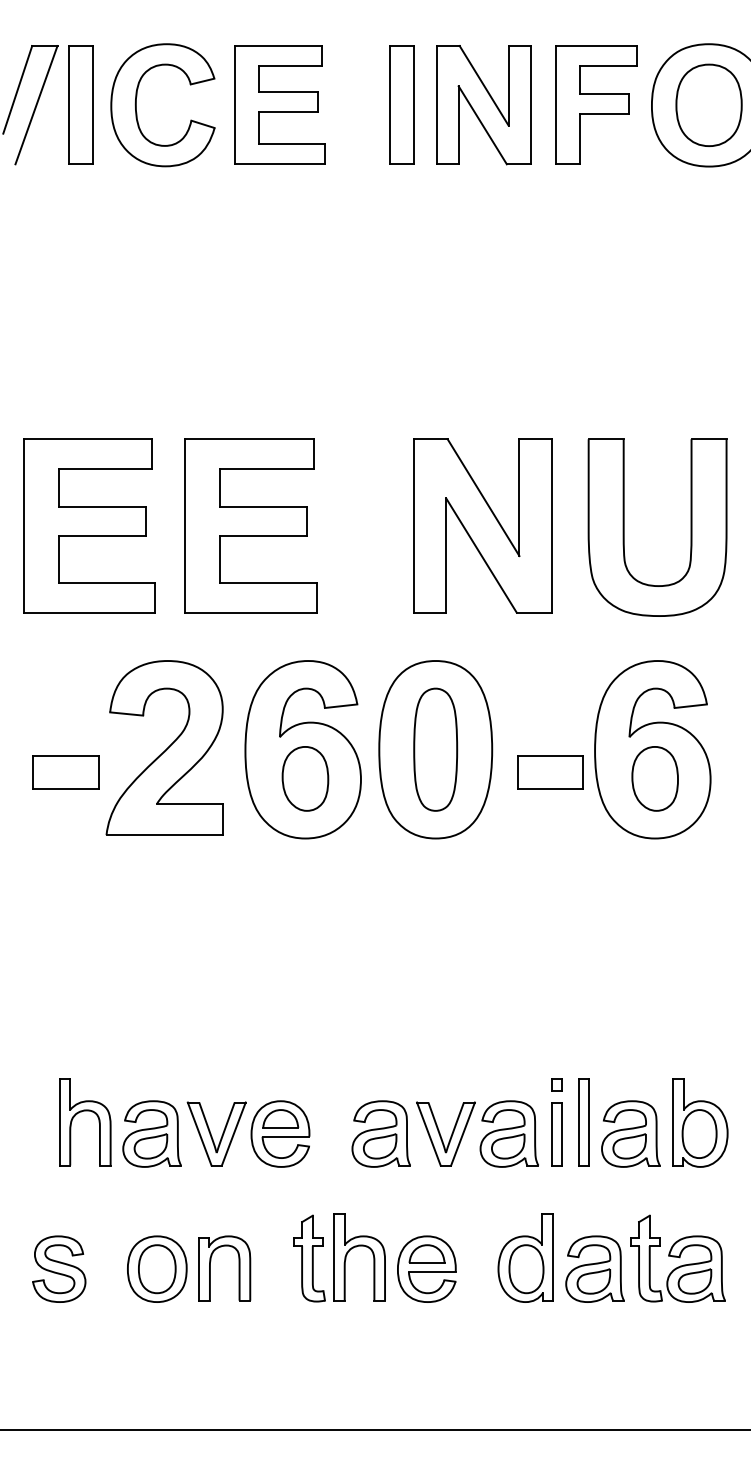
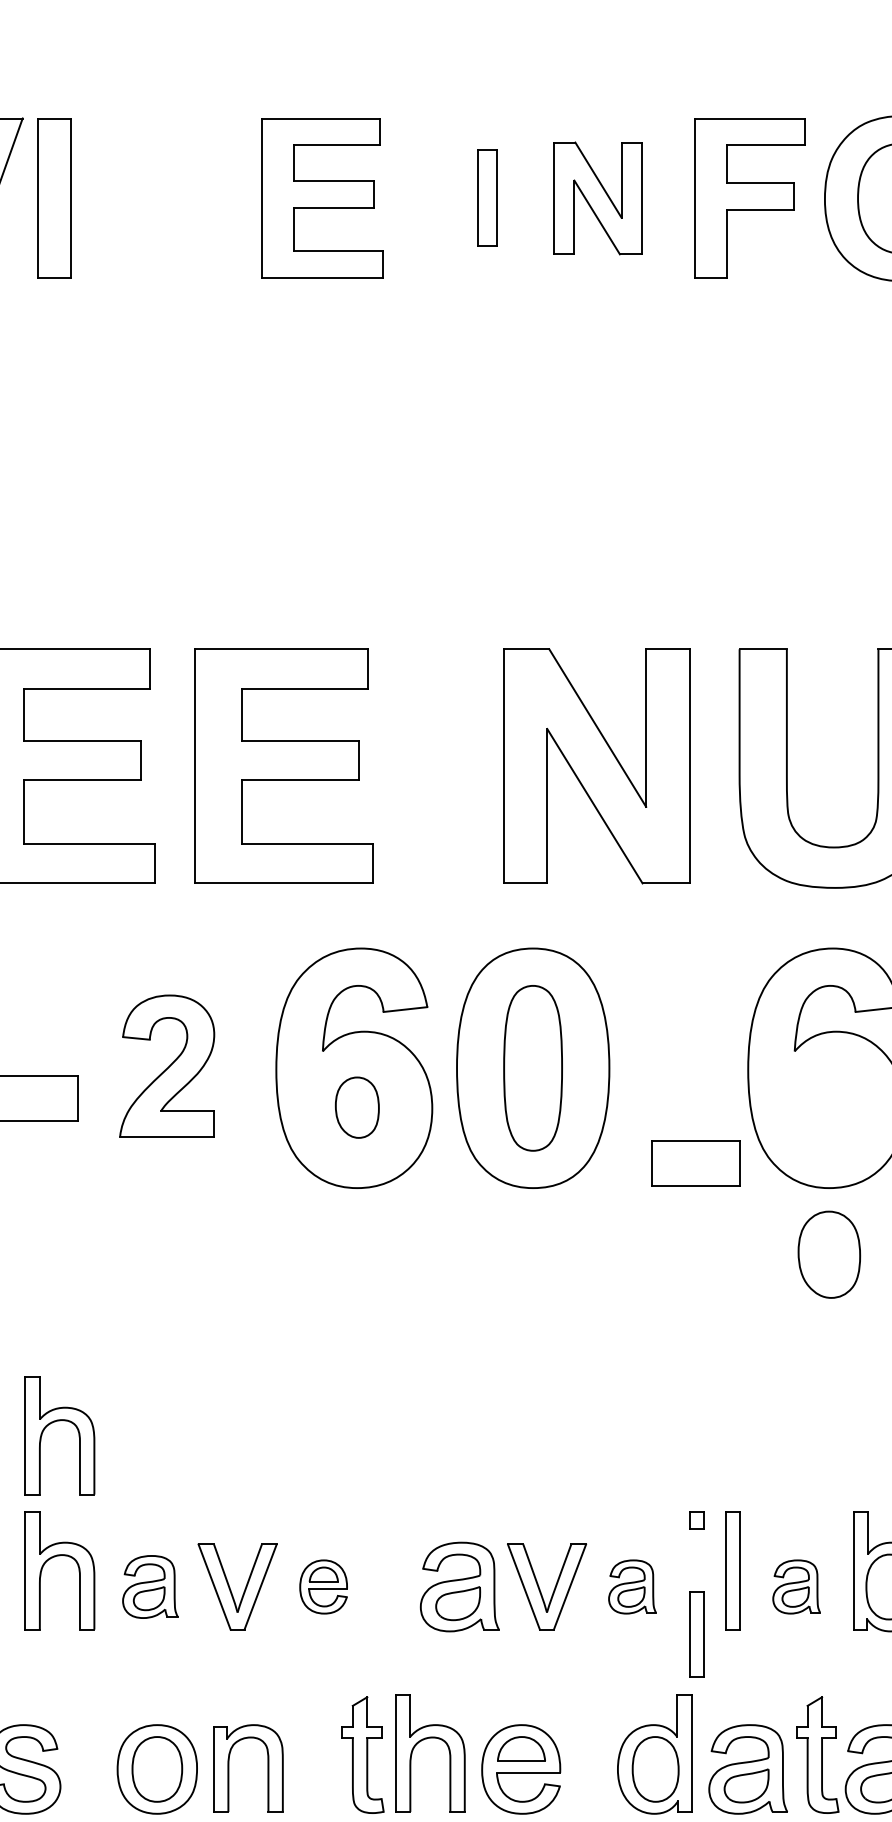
part: (401, 104) -> (486, 197), size x0.6
part: (483, 105) -> (597, 198), size x0.7
part: (137, 112) -> (130, 208), removed
part: (164, 747) -> (167, 1065), size x0.6
part: (550, 772) -> (696, 1163), moved
part: (305, 778) -> (357, 1107), size x0.7
part: (654, 778) -> (828, 1254), moved
part: (81, 1012) -> (55, 1422), added
part: (151, 1133) -> (149, 1586), size x0.7
part: (280, 1133) -> (323, 1586), size x0.6
part: (508, 1133) -> (631, 1586), size x0.6
part: (630, 1133) -> (796, 1586), size x0.6
part: (556, 1134) -> (696, 1634), moved

